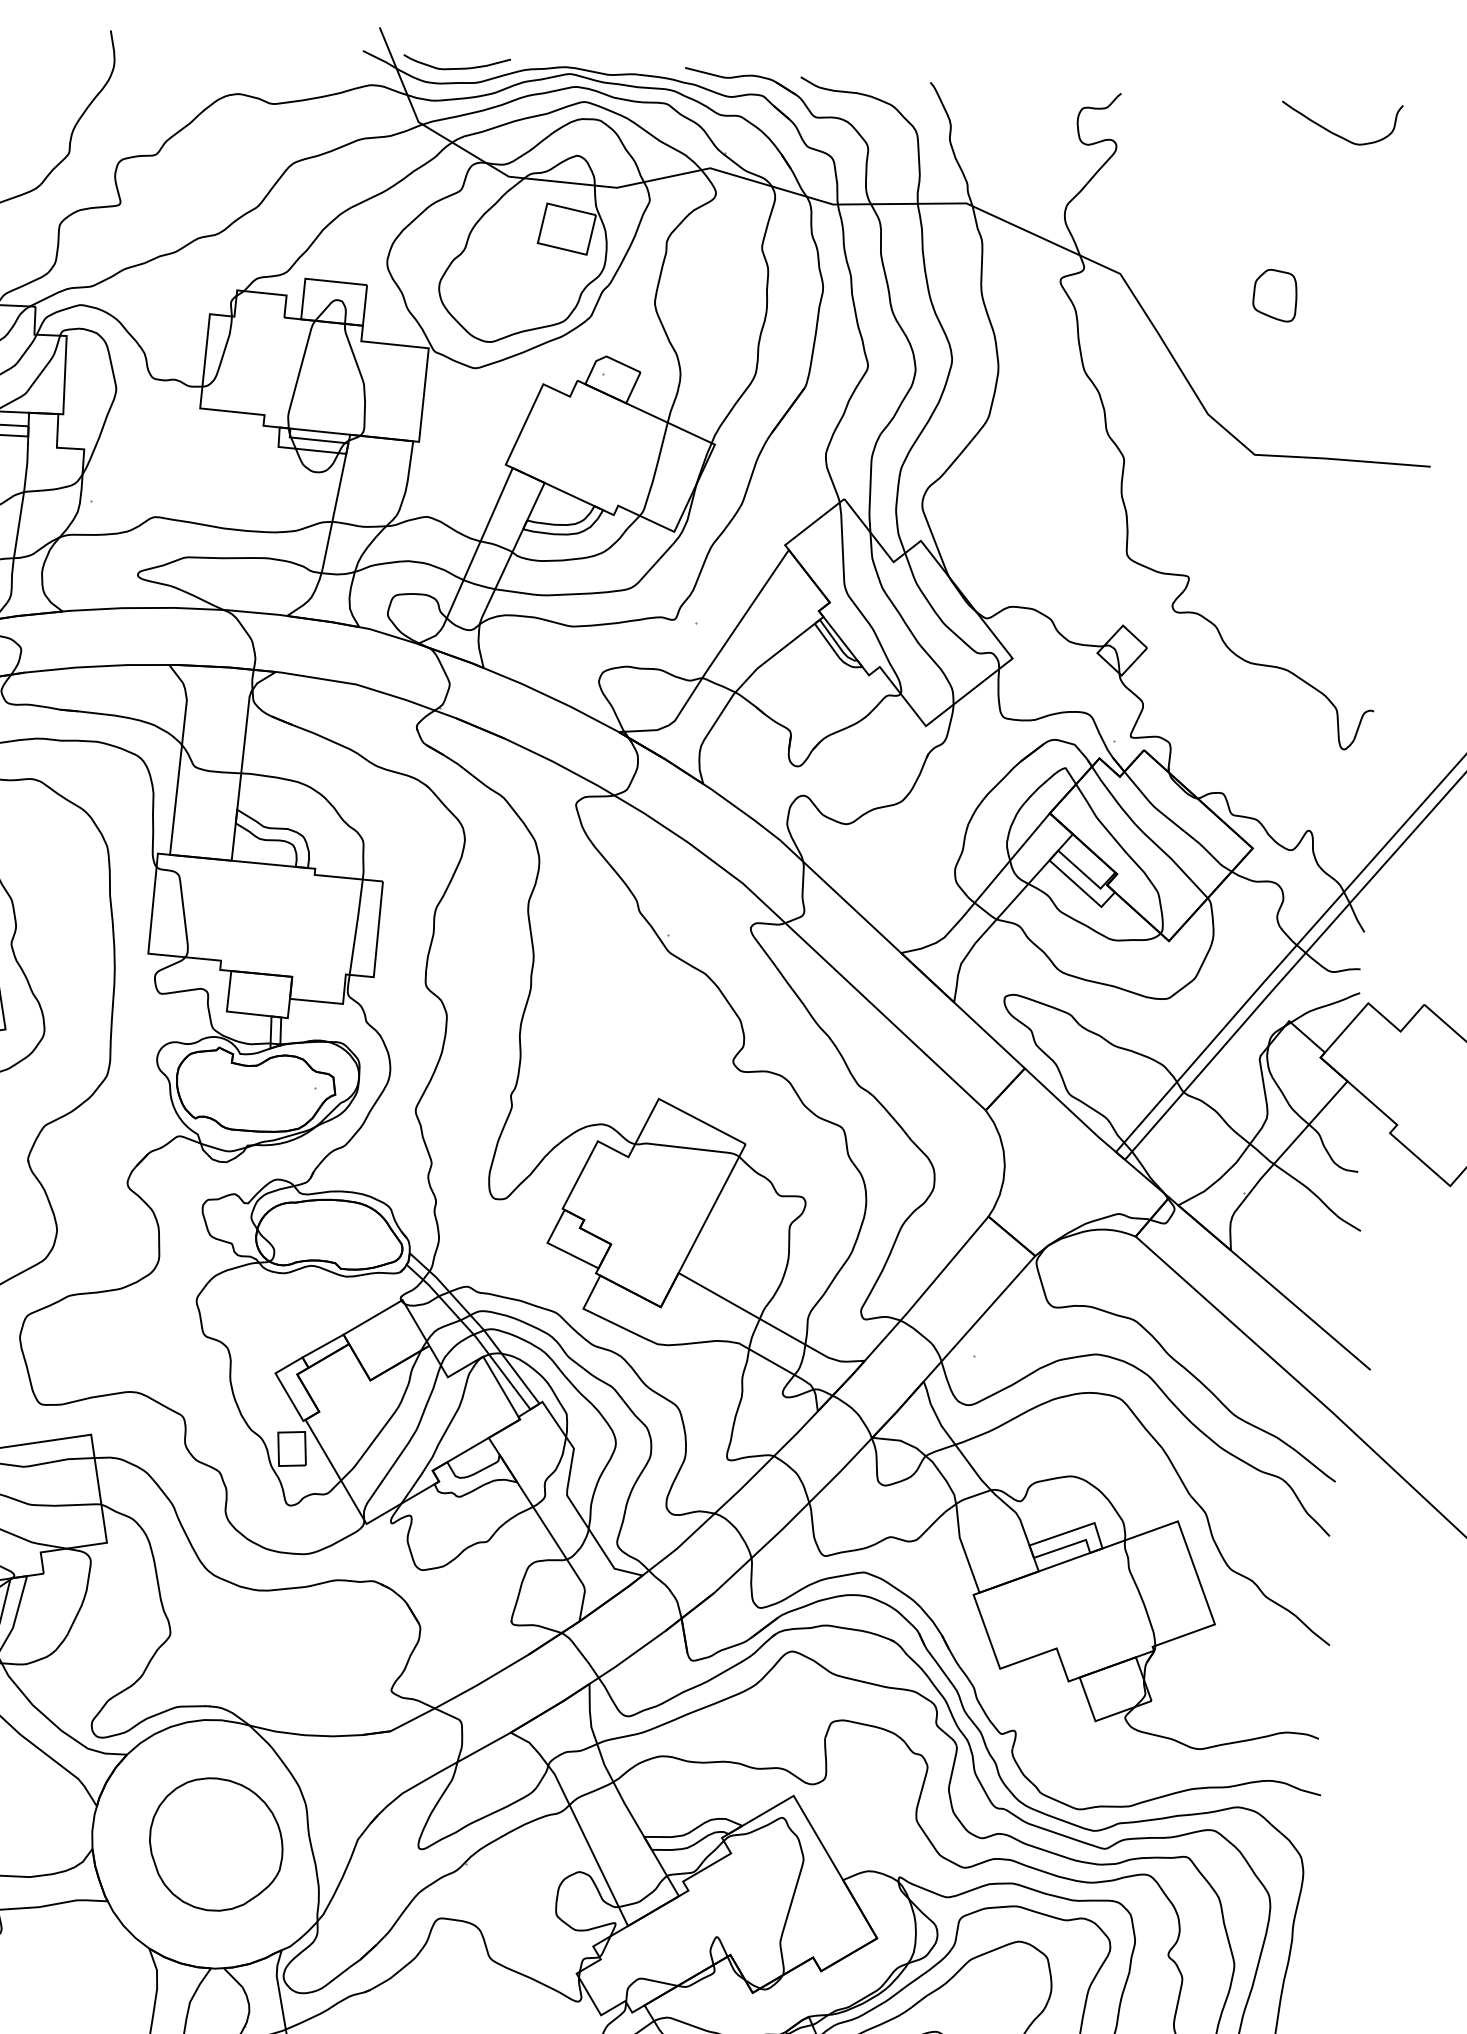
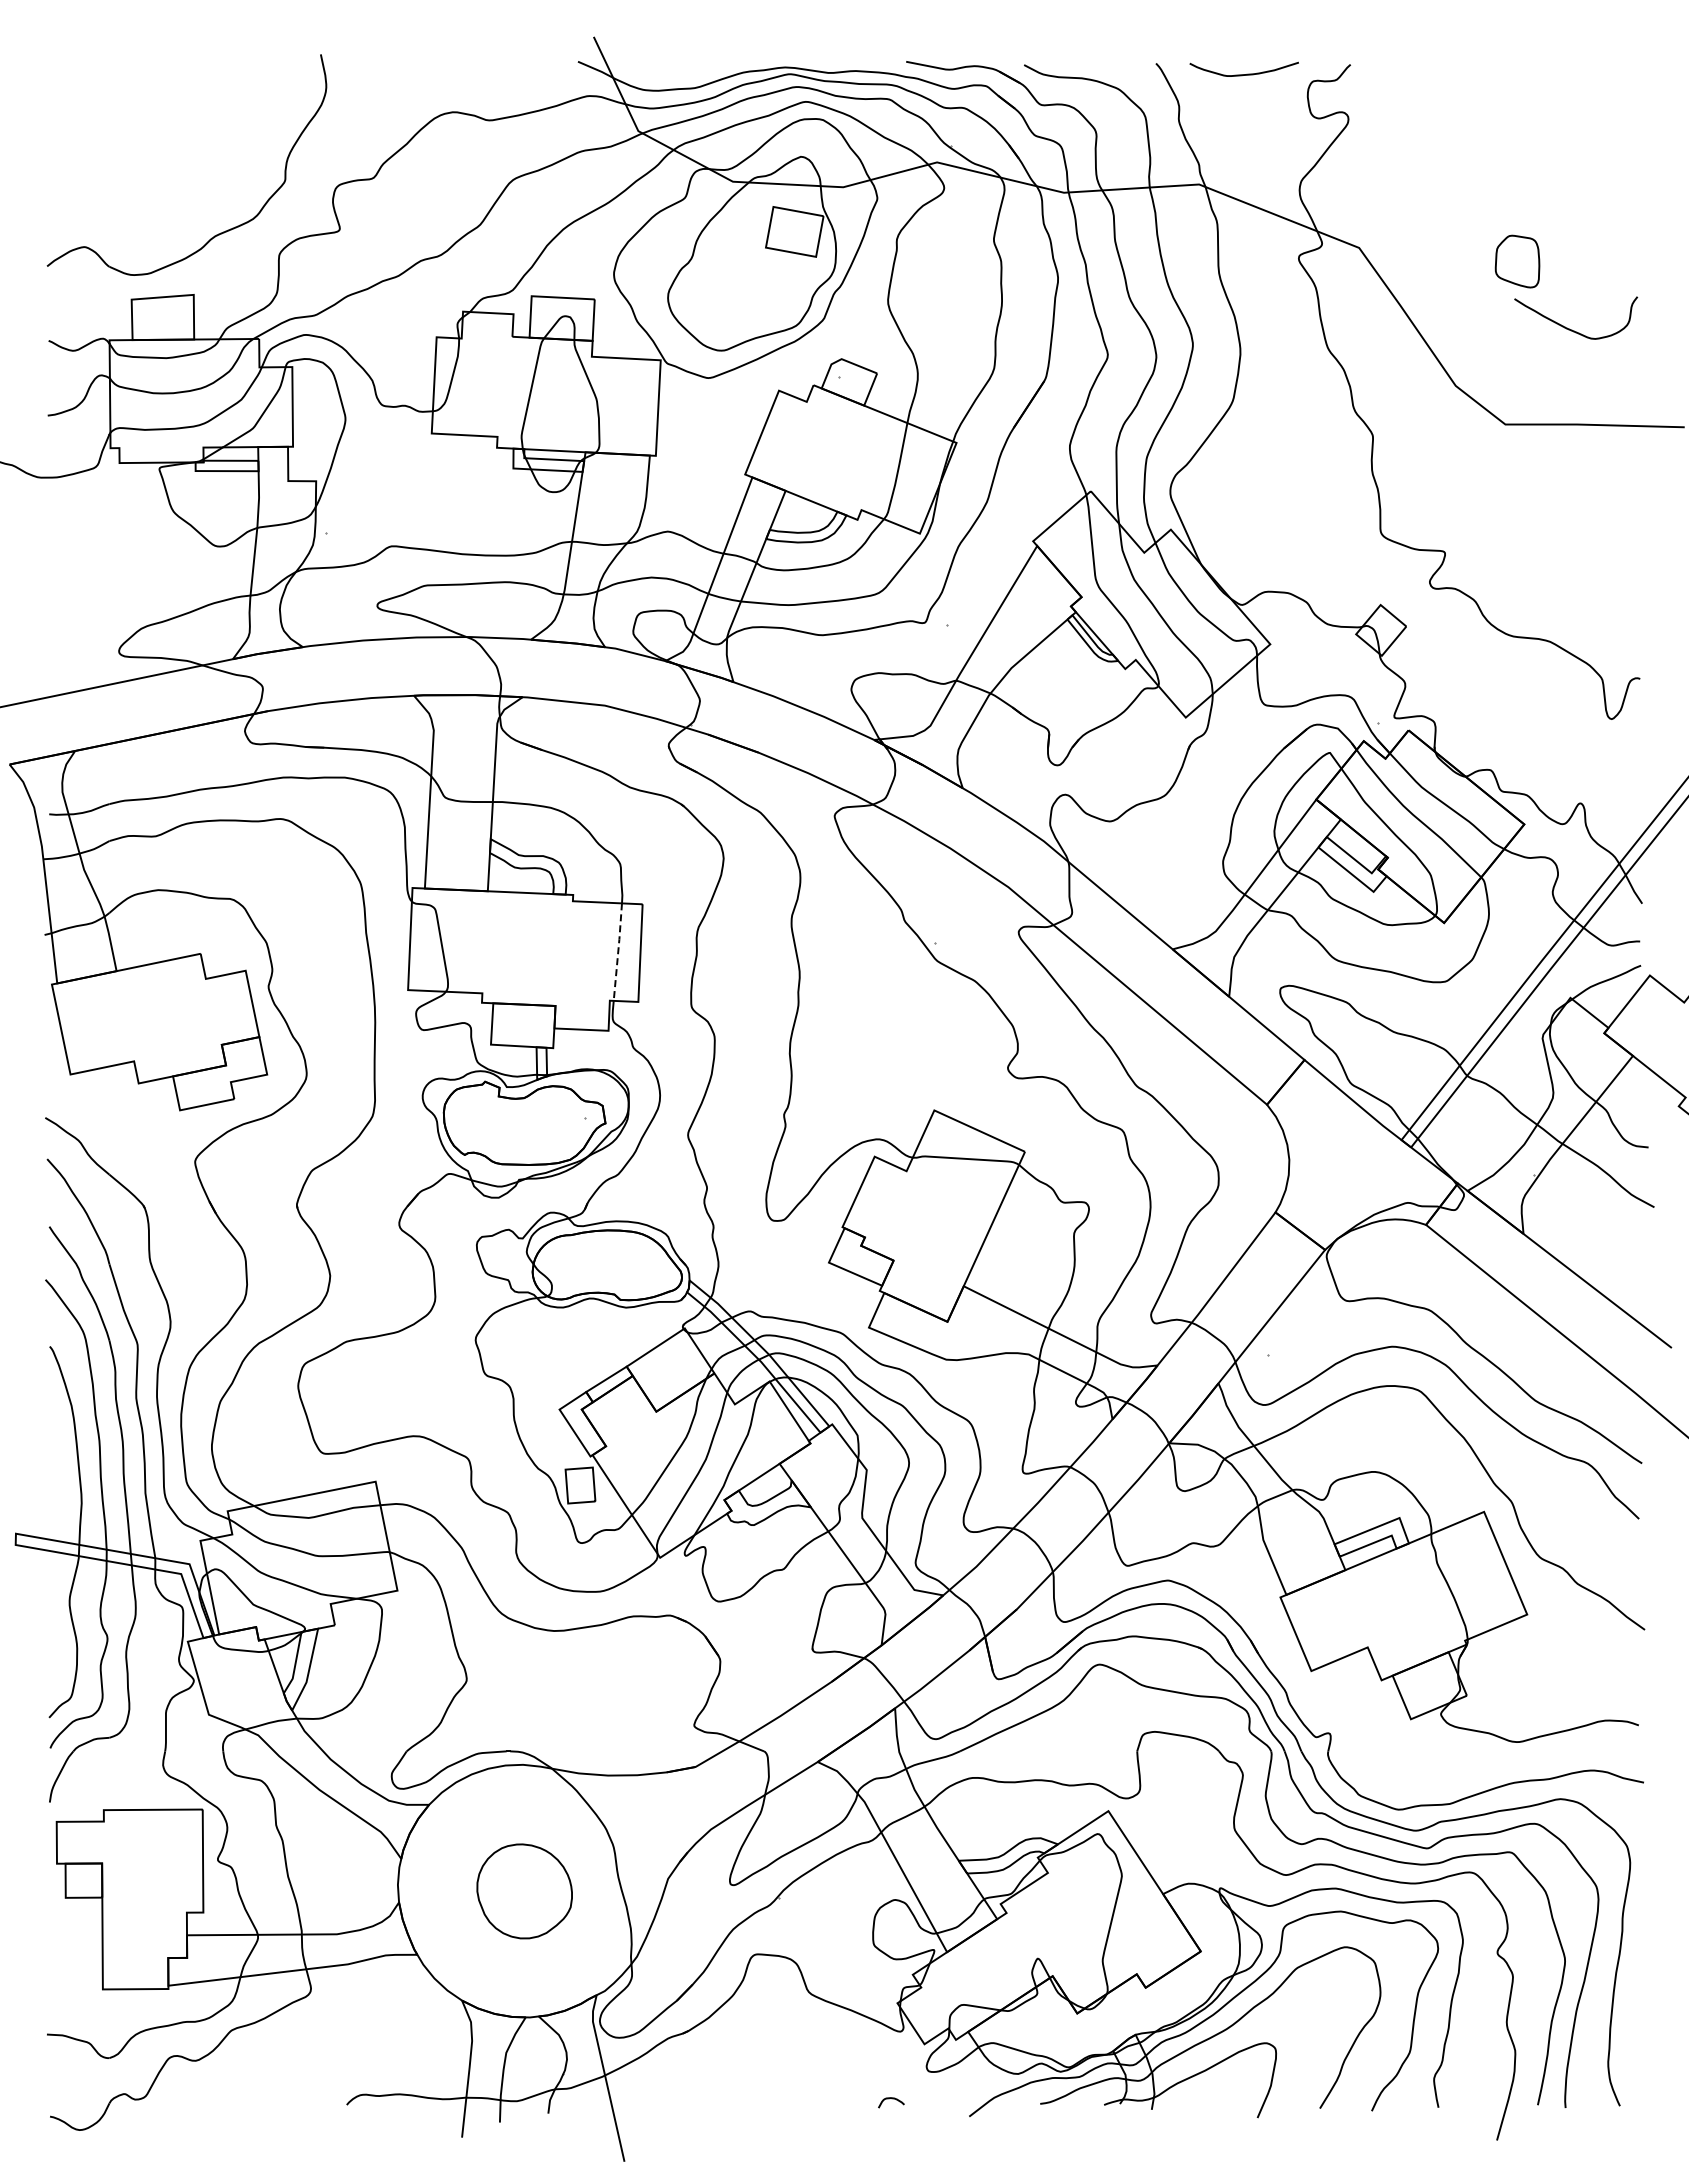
curve: (456, 68) -> (1243, 74), moved
curve: (1337, 134) -> (1572, 329), moved
line: (356, 926) -> (618, 951), solid -> dashed
part: (216, 1844) -> (524, 1891), size x0.7

